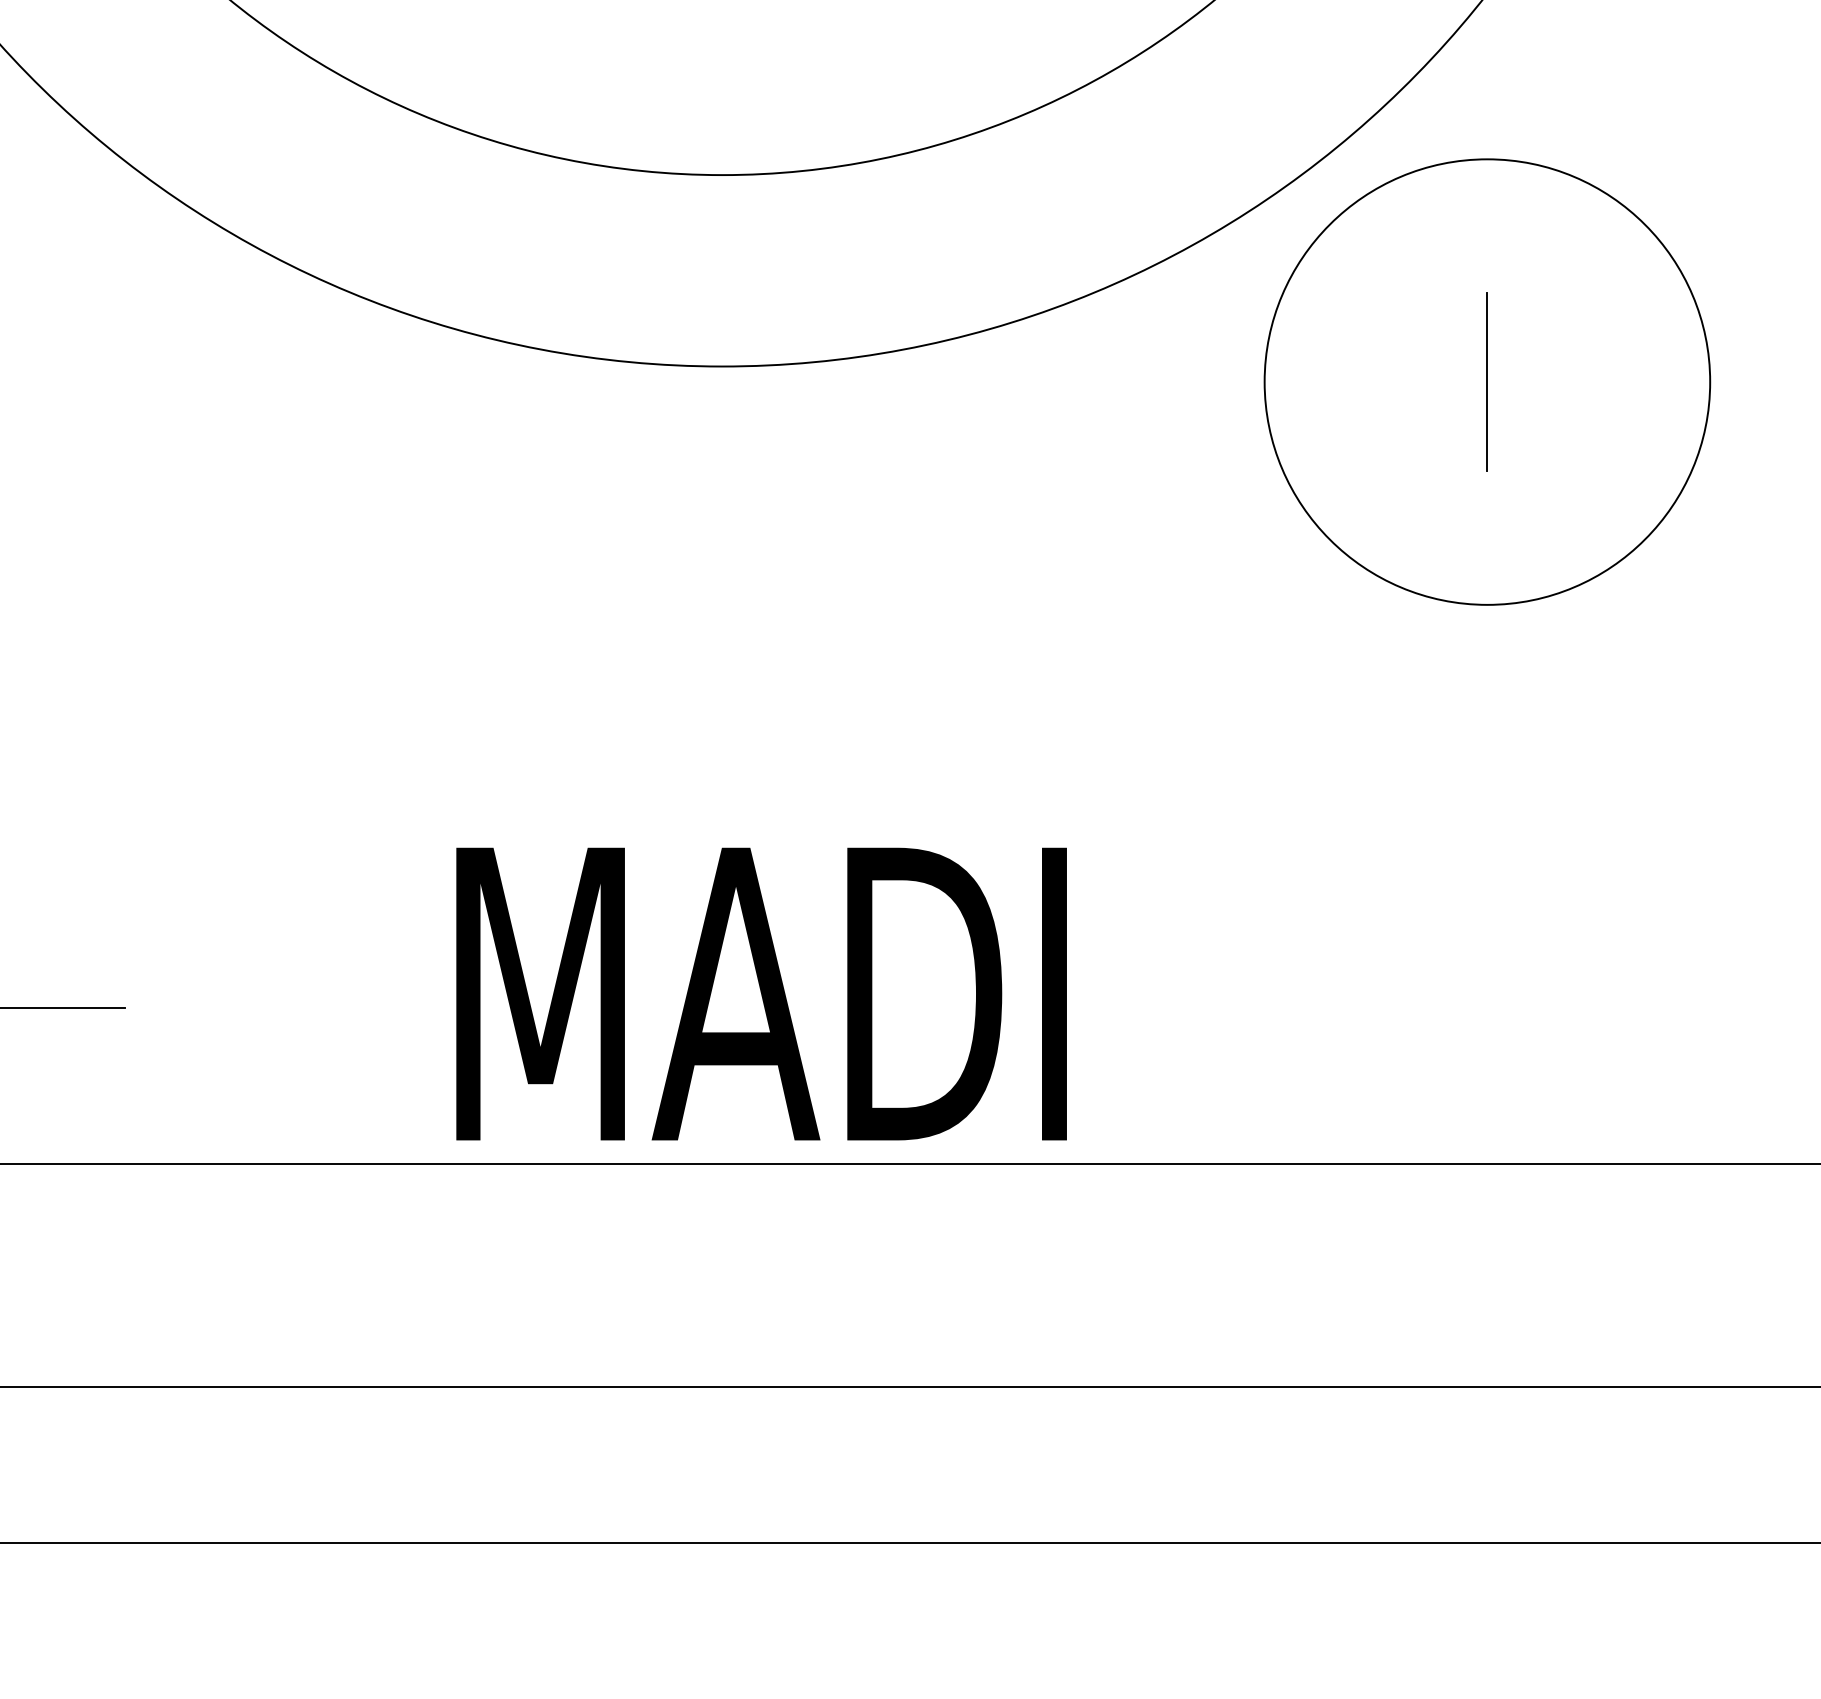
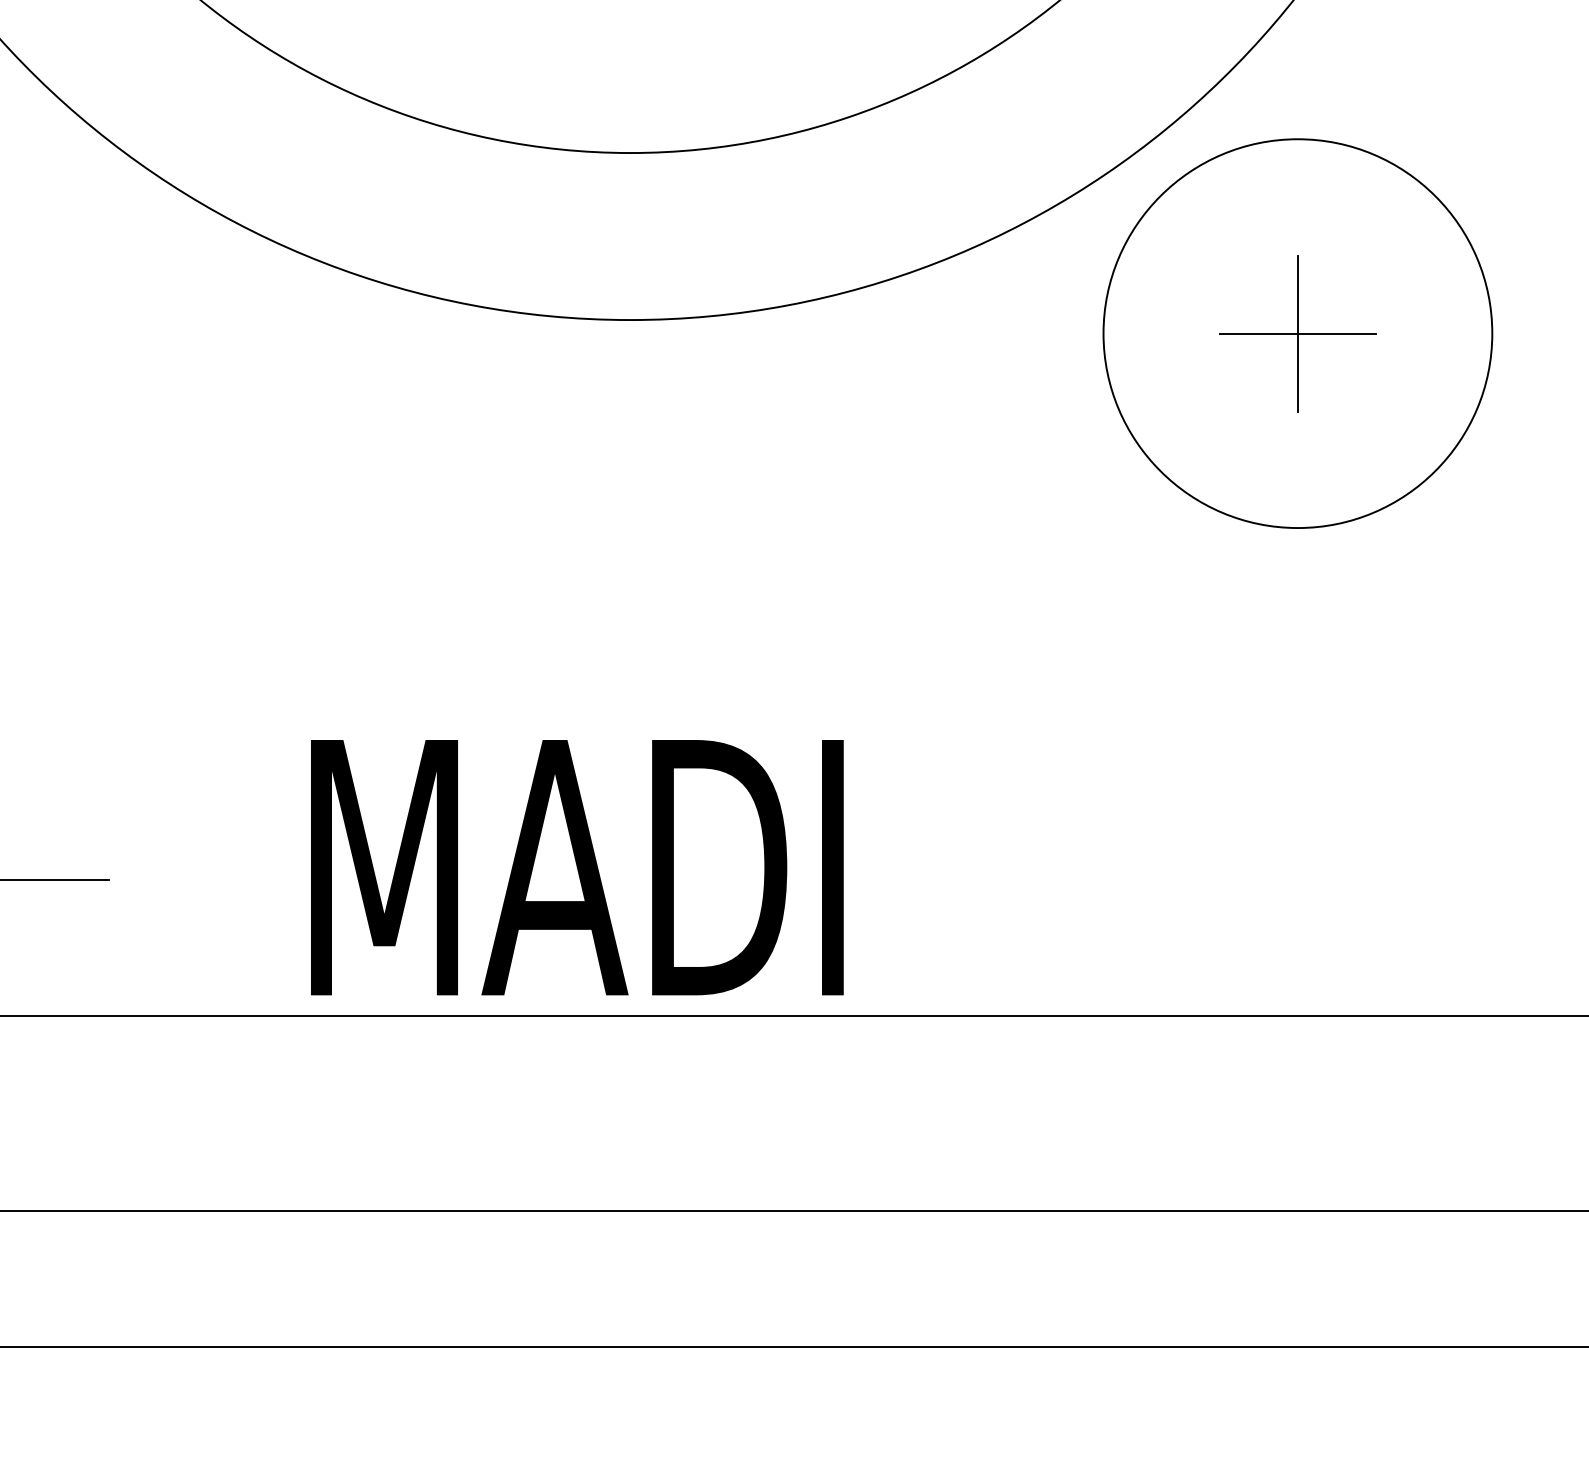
line: (1487, 382) -> (1297, 333), added
text: (761, 993) -> (577, 867), moved

